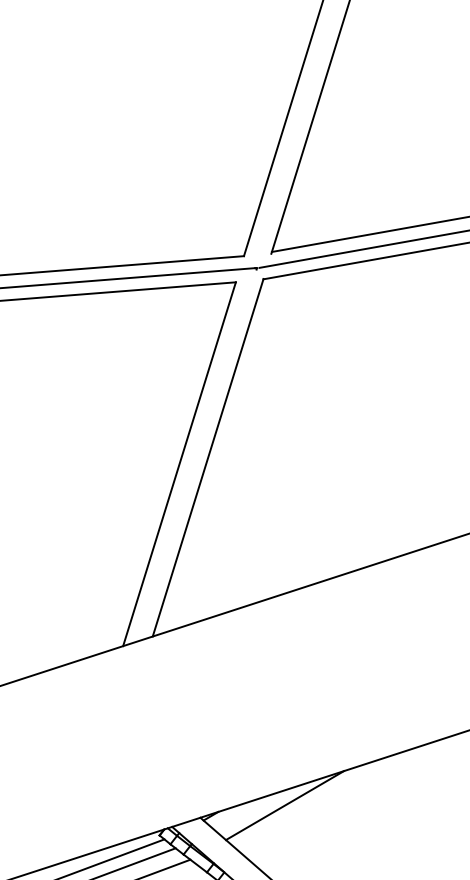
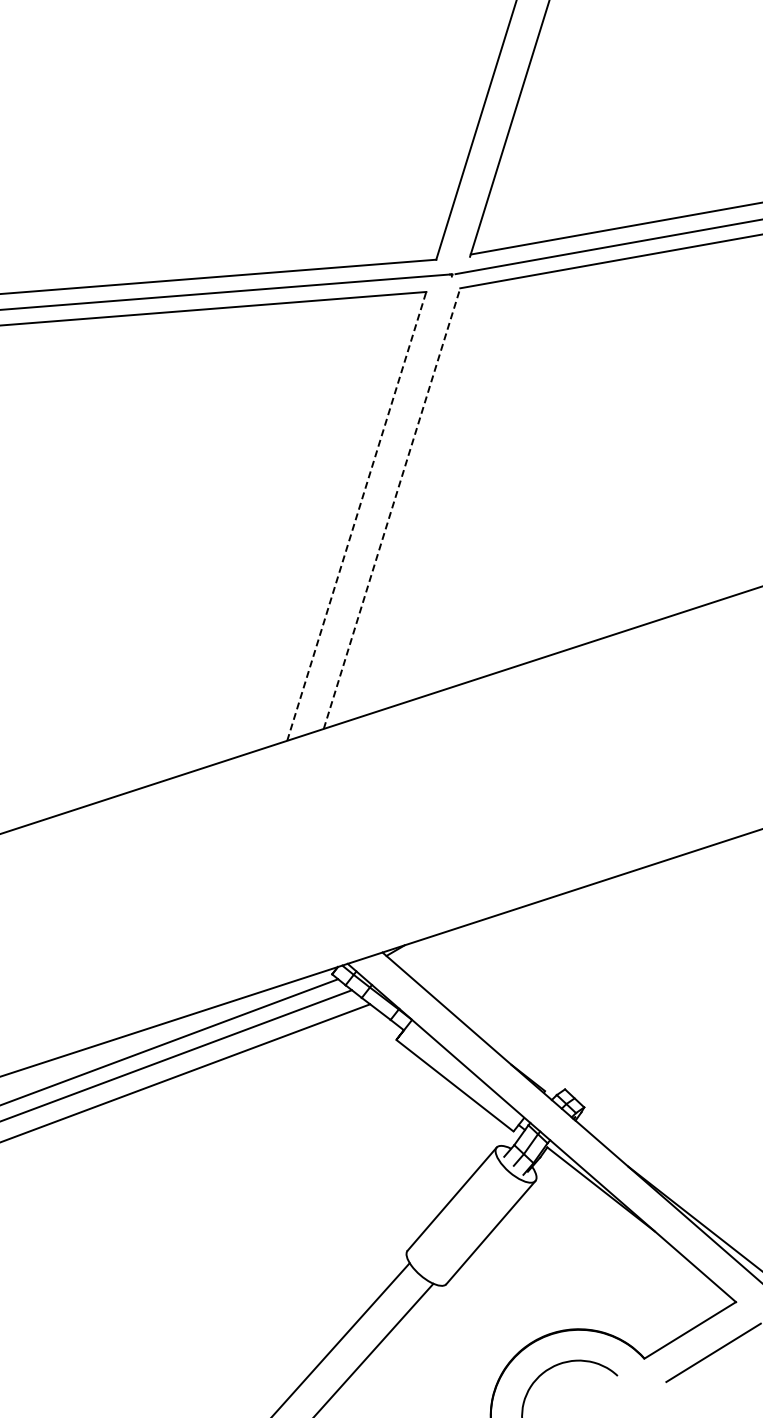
line: (208, 457) -> (392, 508), solid -> dashed
line: (179, 464) -> (356, 516), solid -> dashed
line: (284, 805) -> (486, 937), removed

